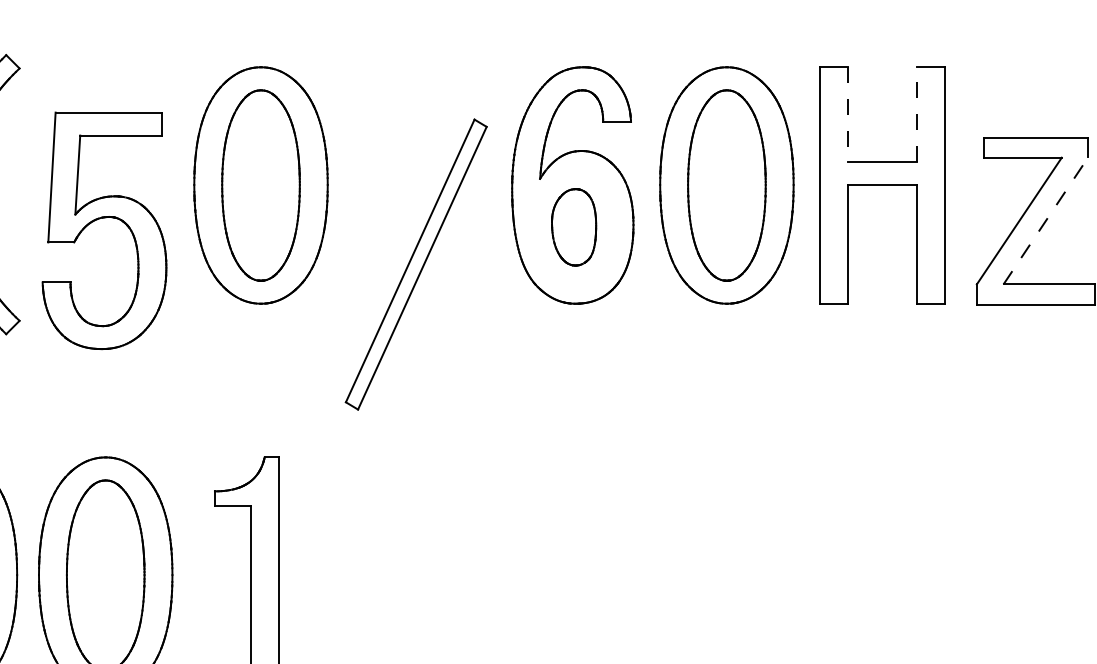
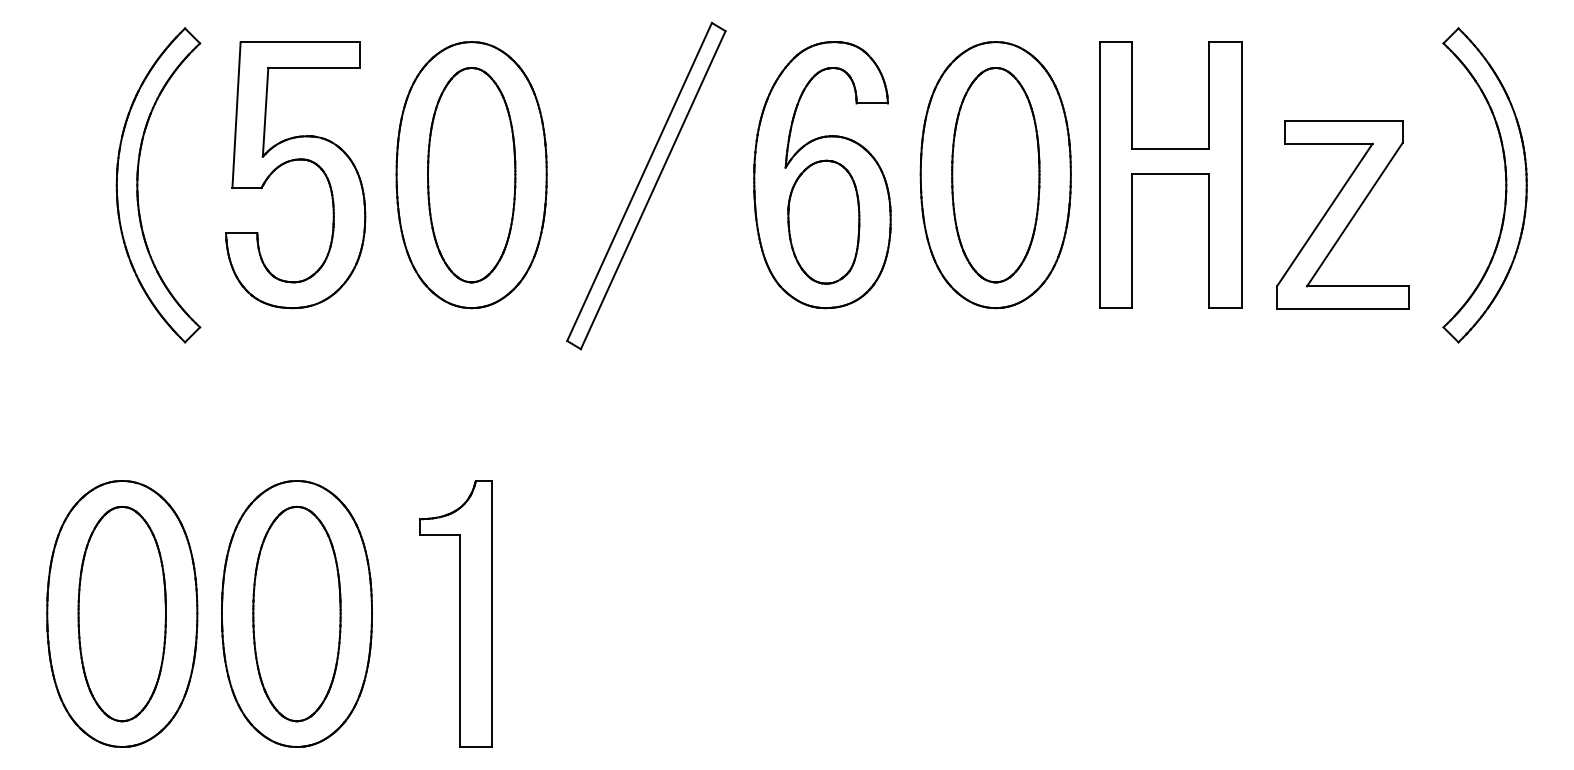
line: (916, 113) -> (1209, 94), dashed -> solid
line: (848, 114) -> (1132, 95), dashed -> solid
part: (102, 218) -> (293, 161), moved
line: (1046, 220) -> (1355, 214), dashed -> solid
part: (573, 226) -> (823, 221), size x1.43
part: (416, 264) -> (646, 185), moved

